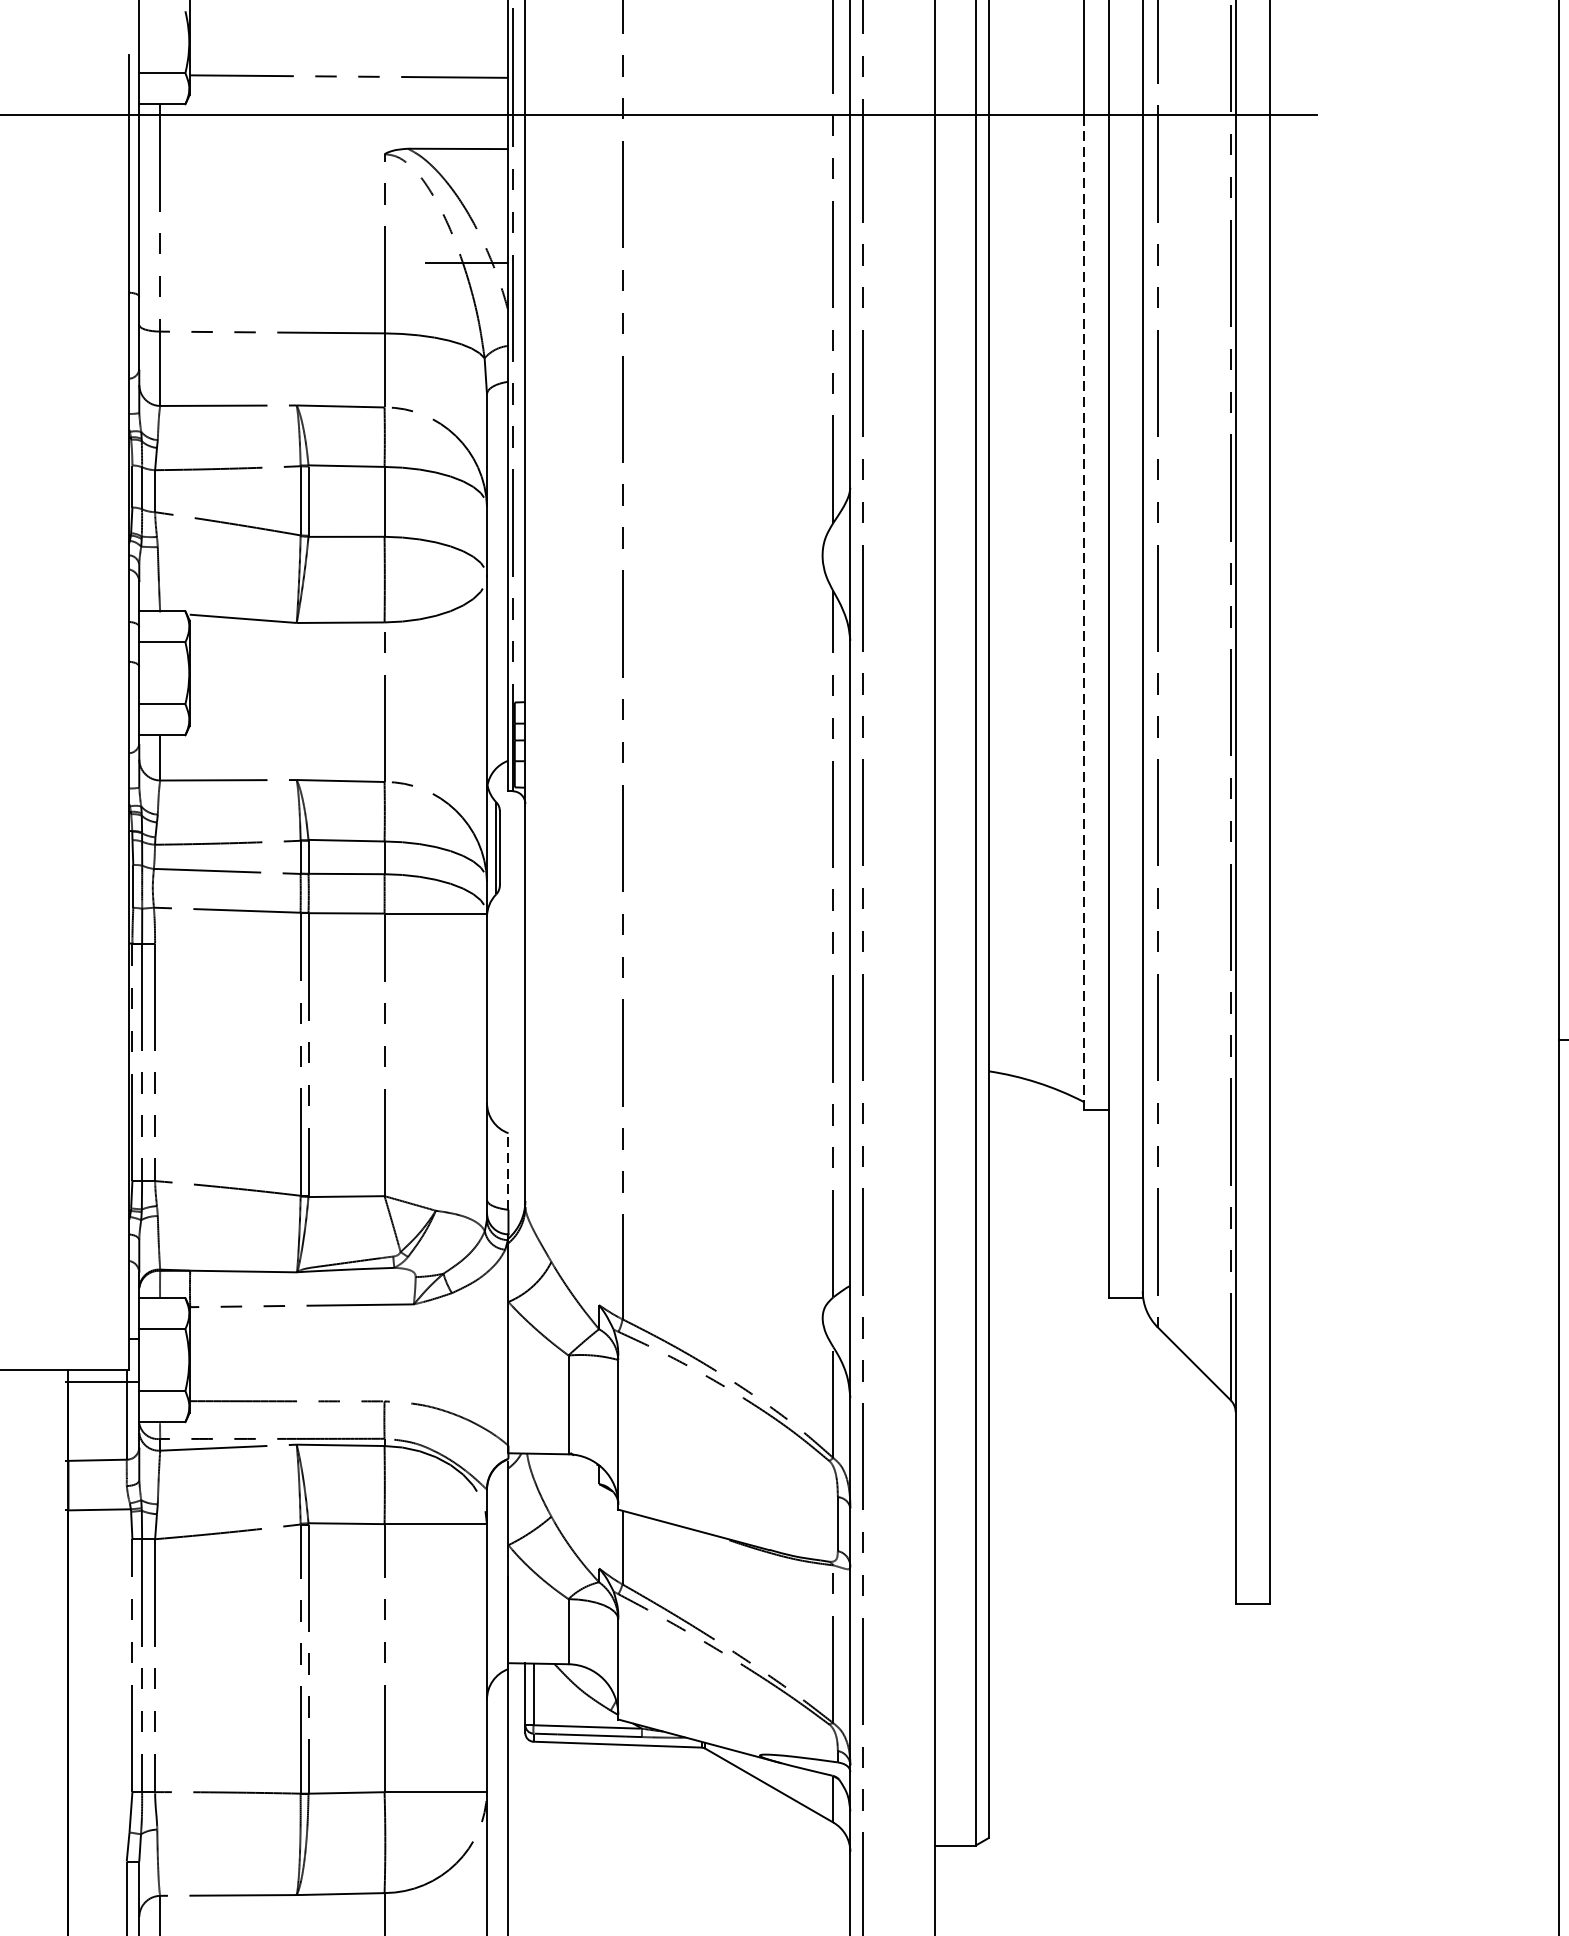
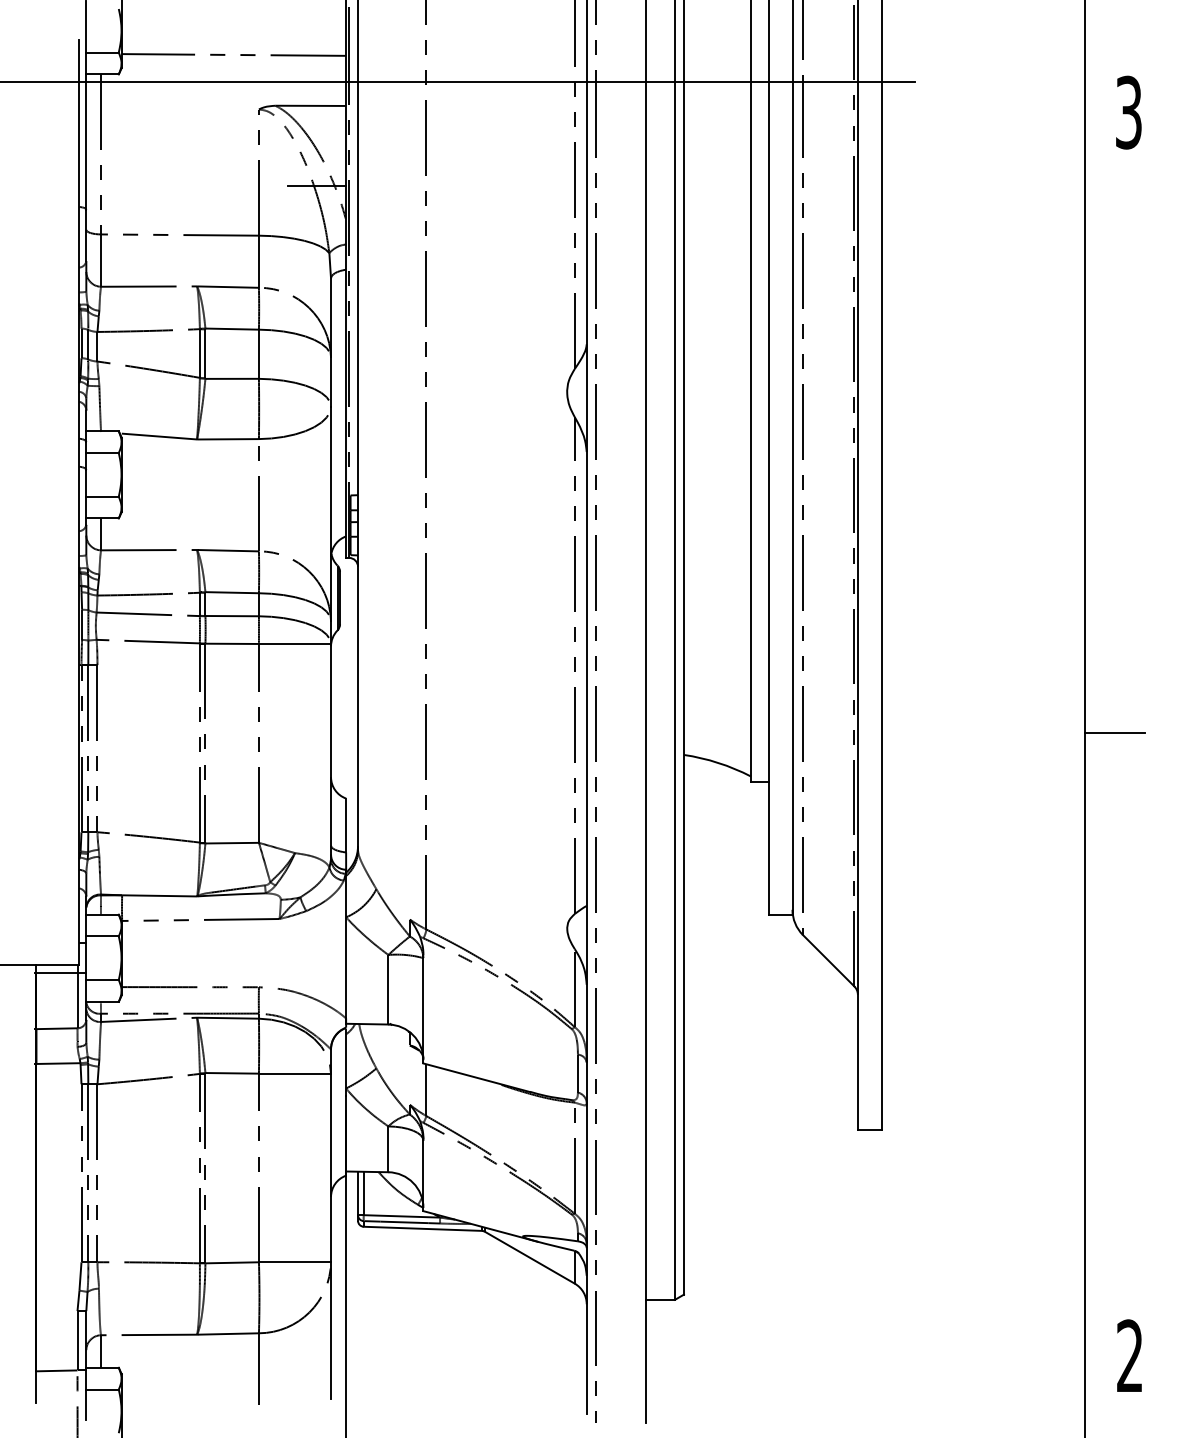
line: (1083, 611) -> (750, 431), dashed -> solid
line: (508, 1171) -> (346, 825), dashed -> solid

